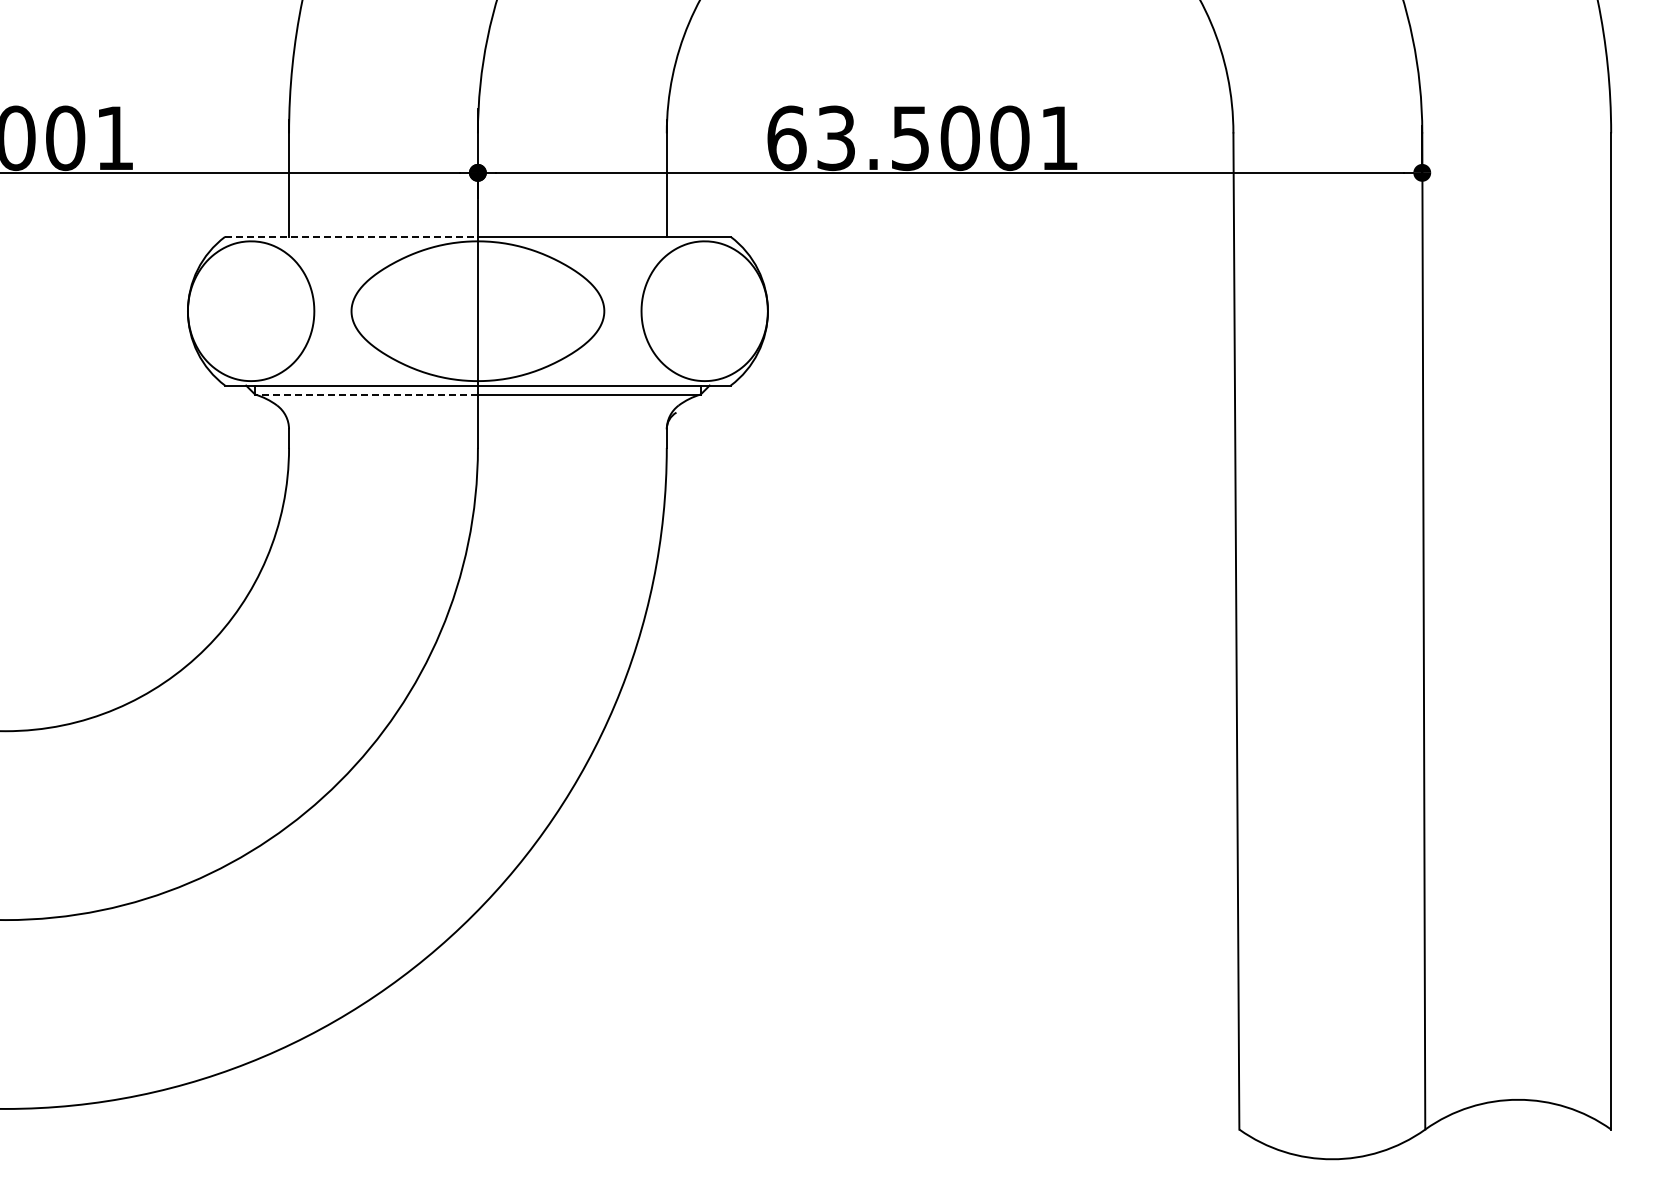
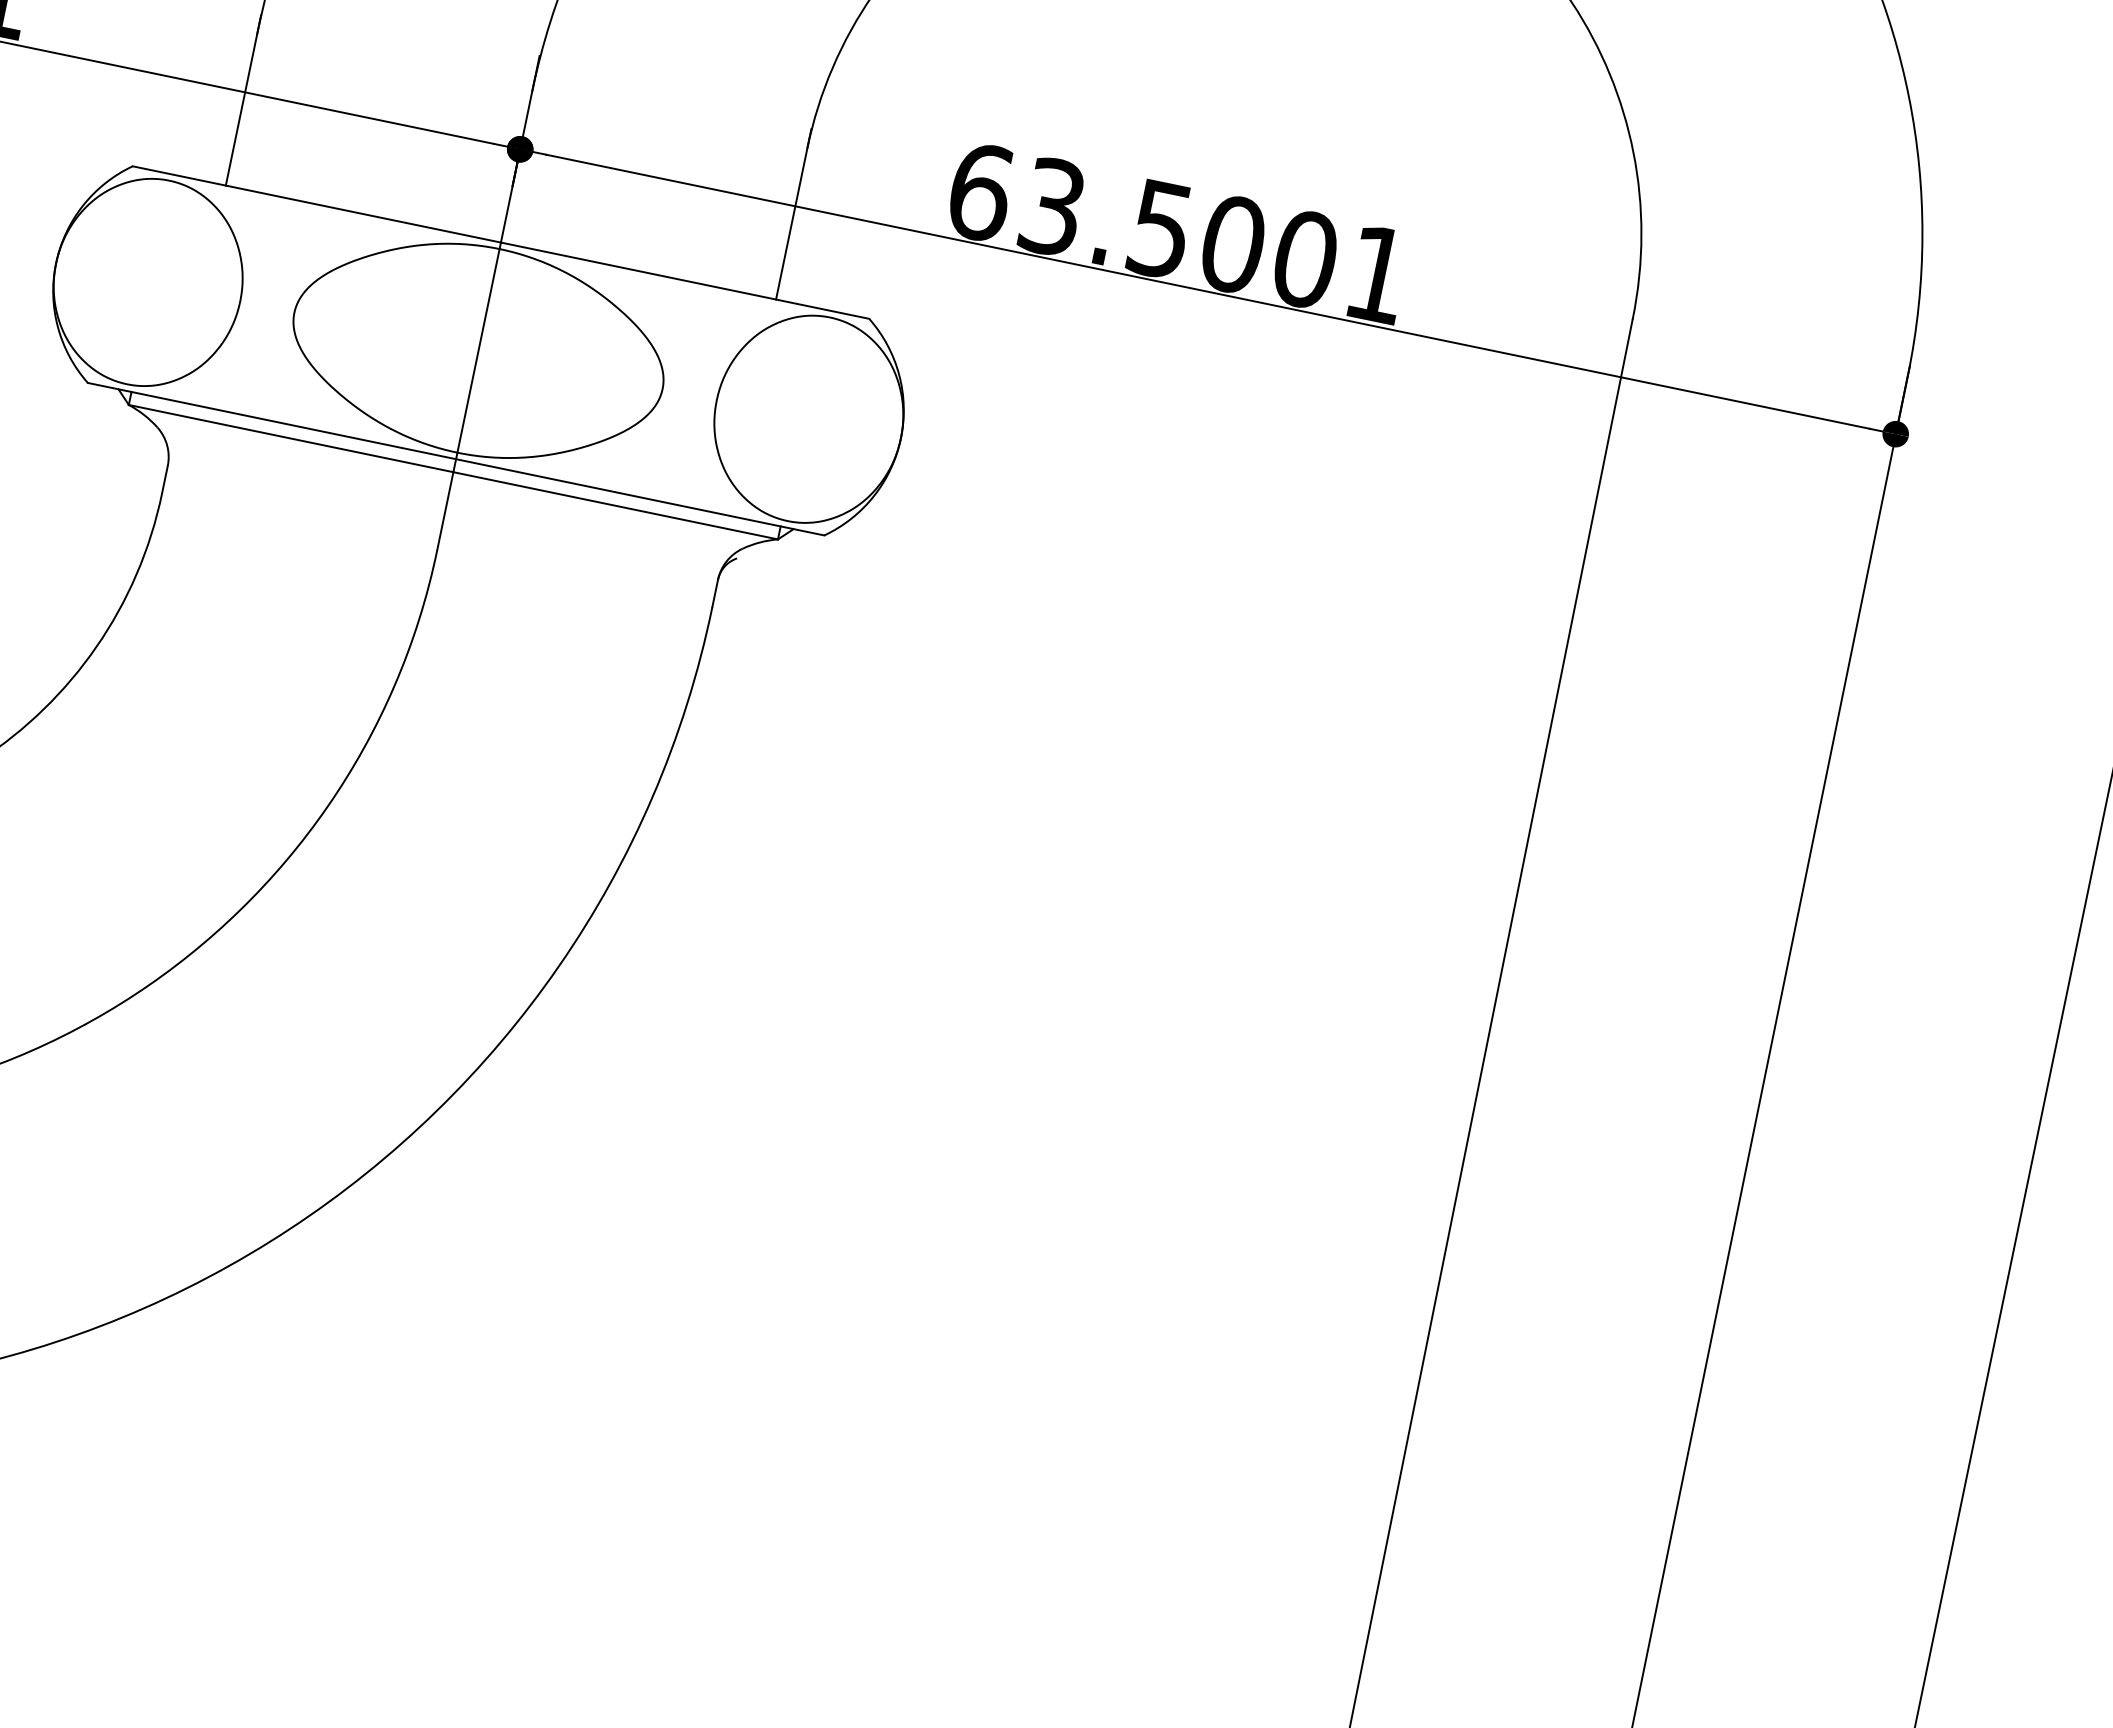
line: (352, 236) -> (318, 204), dashed -> solid
line: (366, 394) -> (291, 438), dashed -> solid

